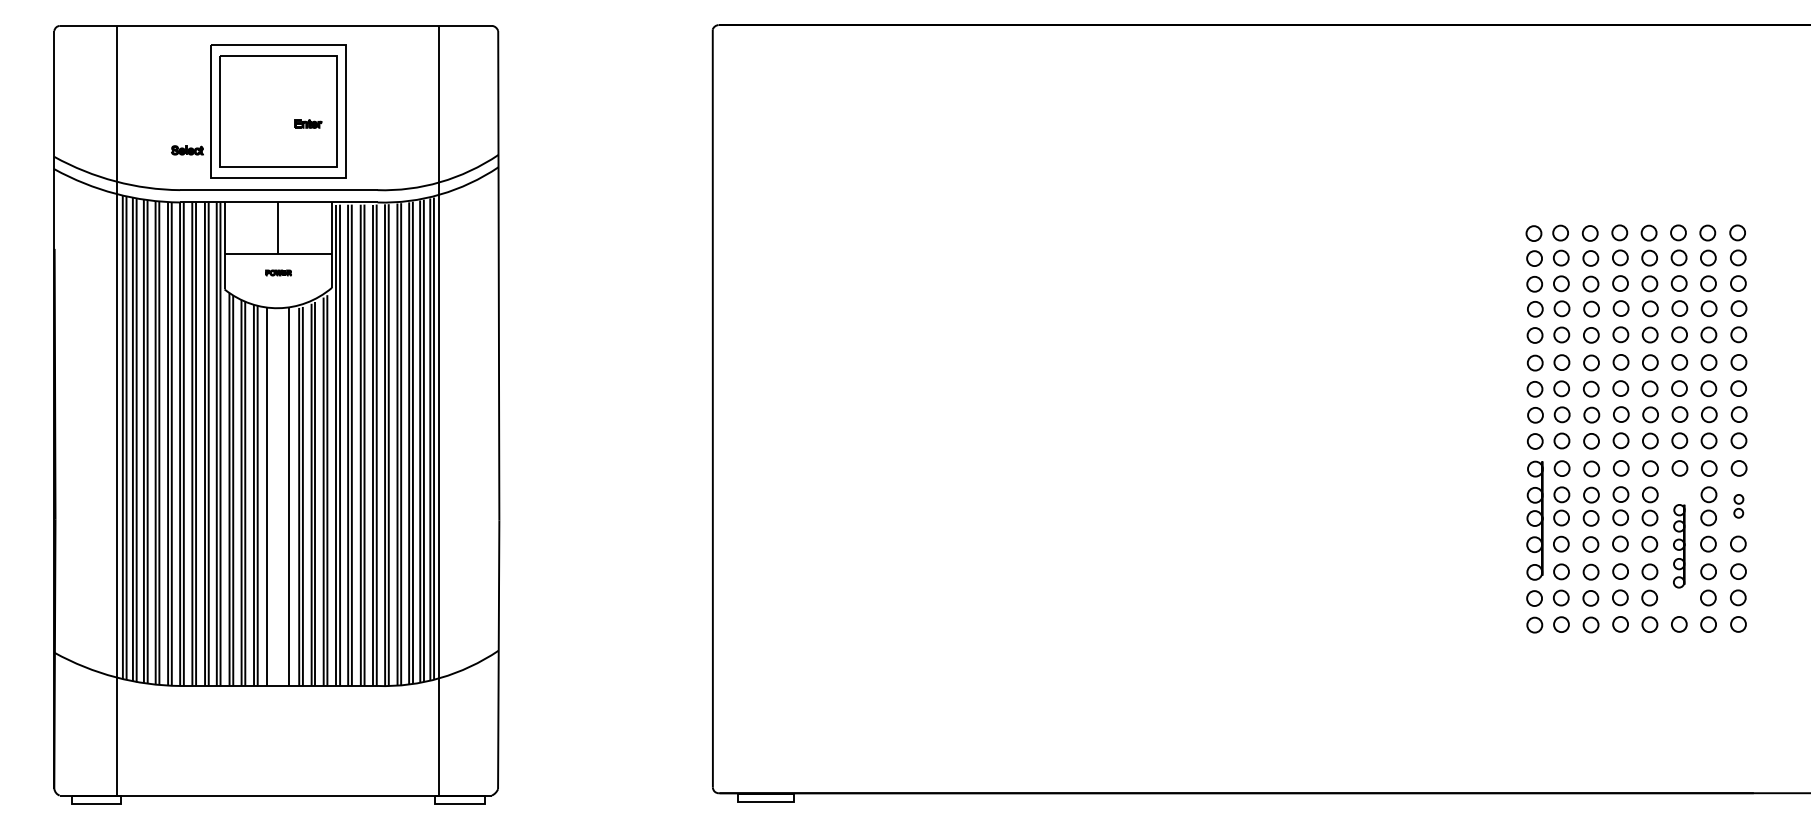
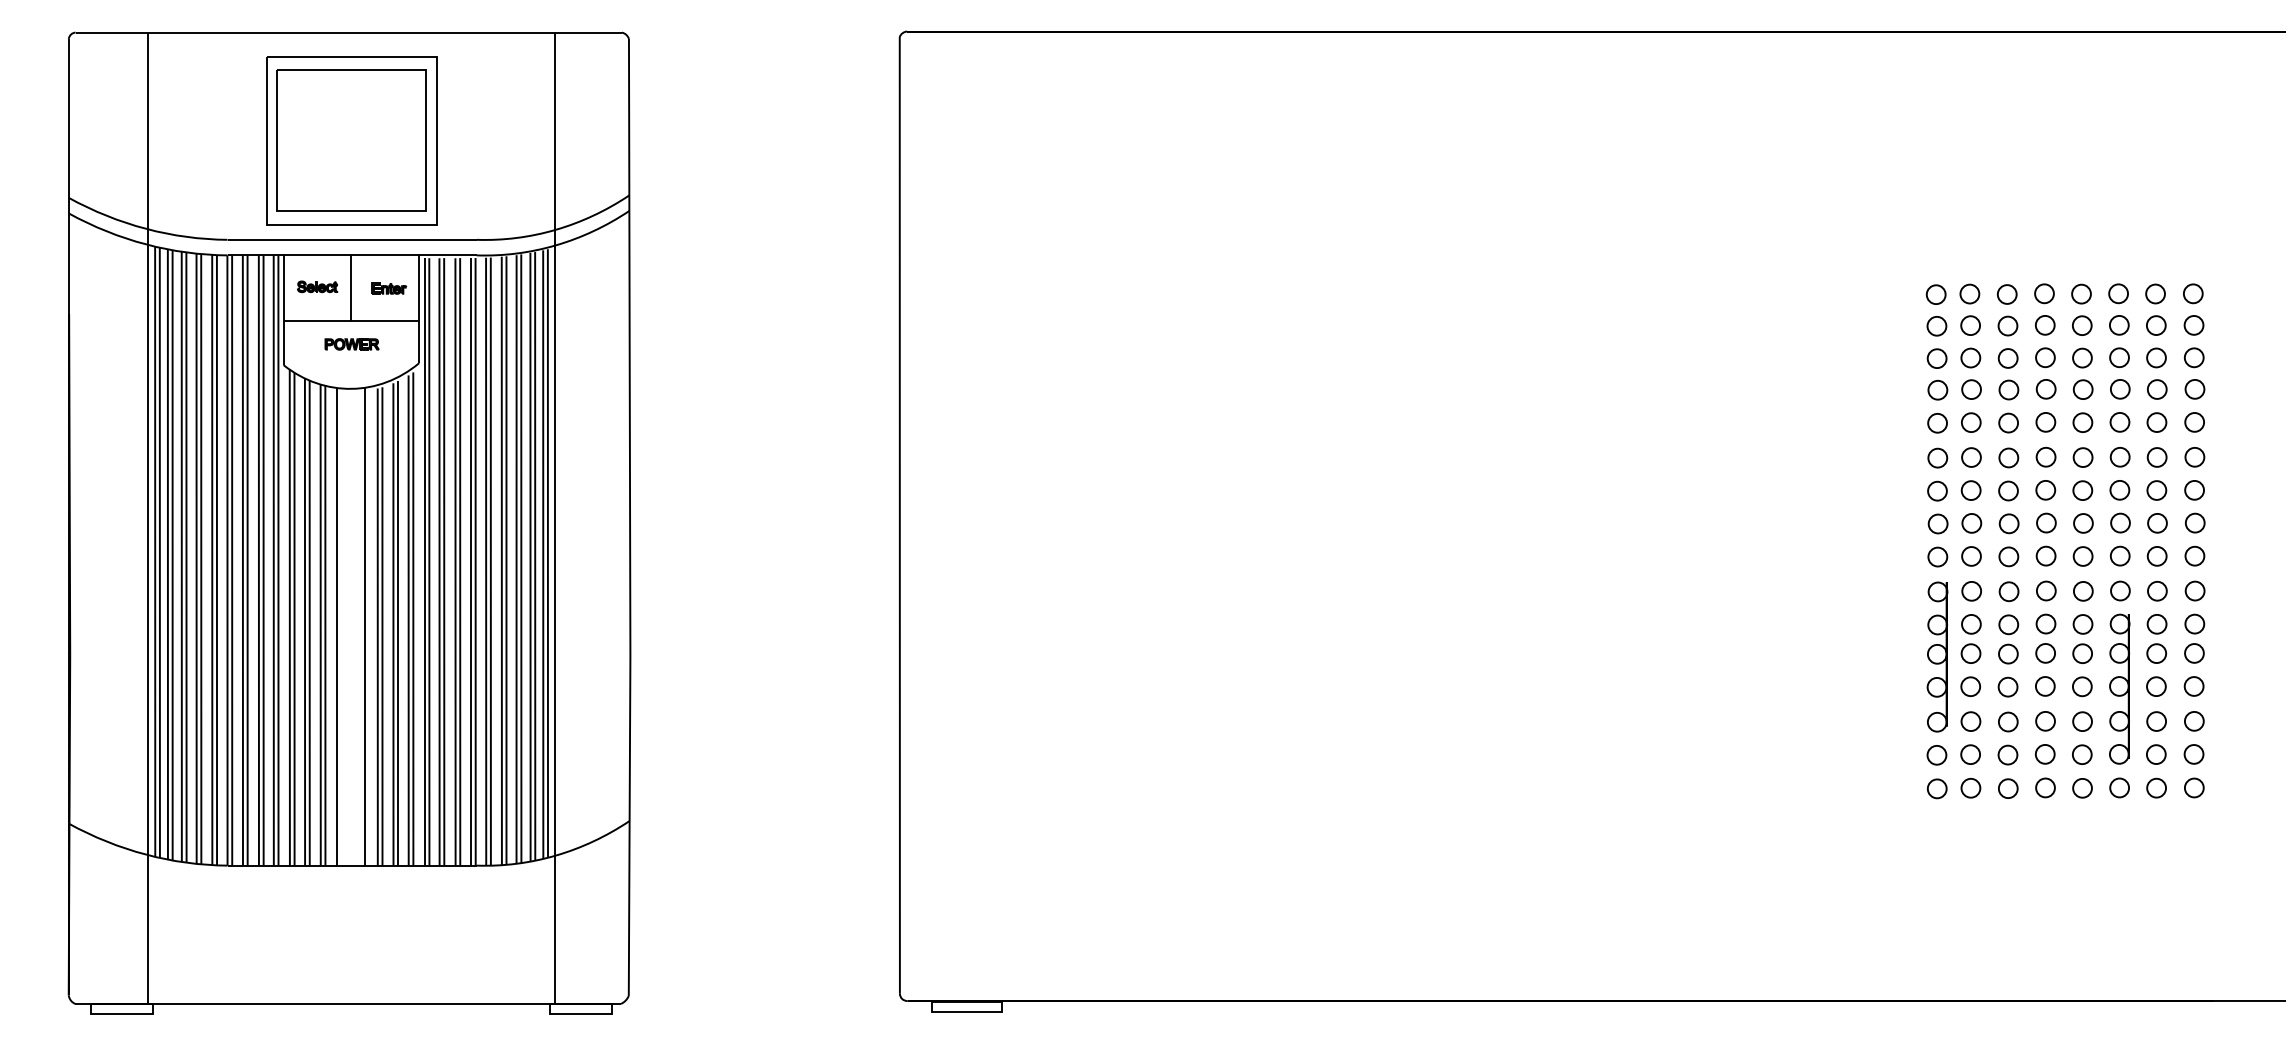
part: (308, 123) -> (389, 288), moved
part: (187, 150) -> (317, 286), moved
part: (278, 272) -> (351, 343), size x1.67
part: (1738, 506) -> (2194, 639), size x1.67
part: (1678, 546) -> (2118, 689), size x1.43

